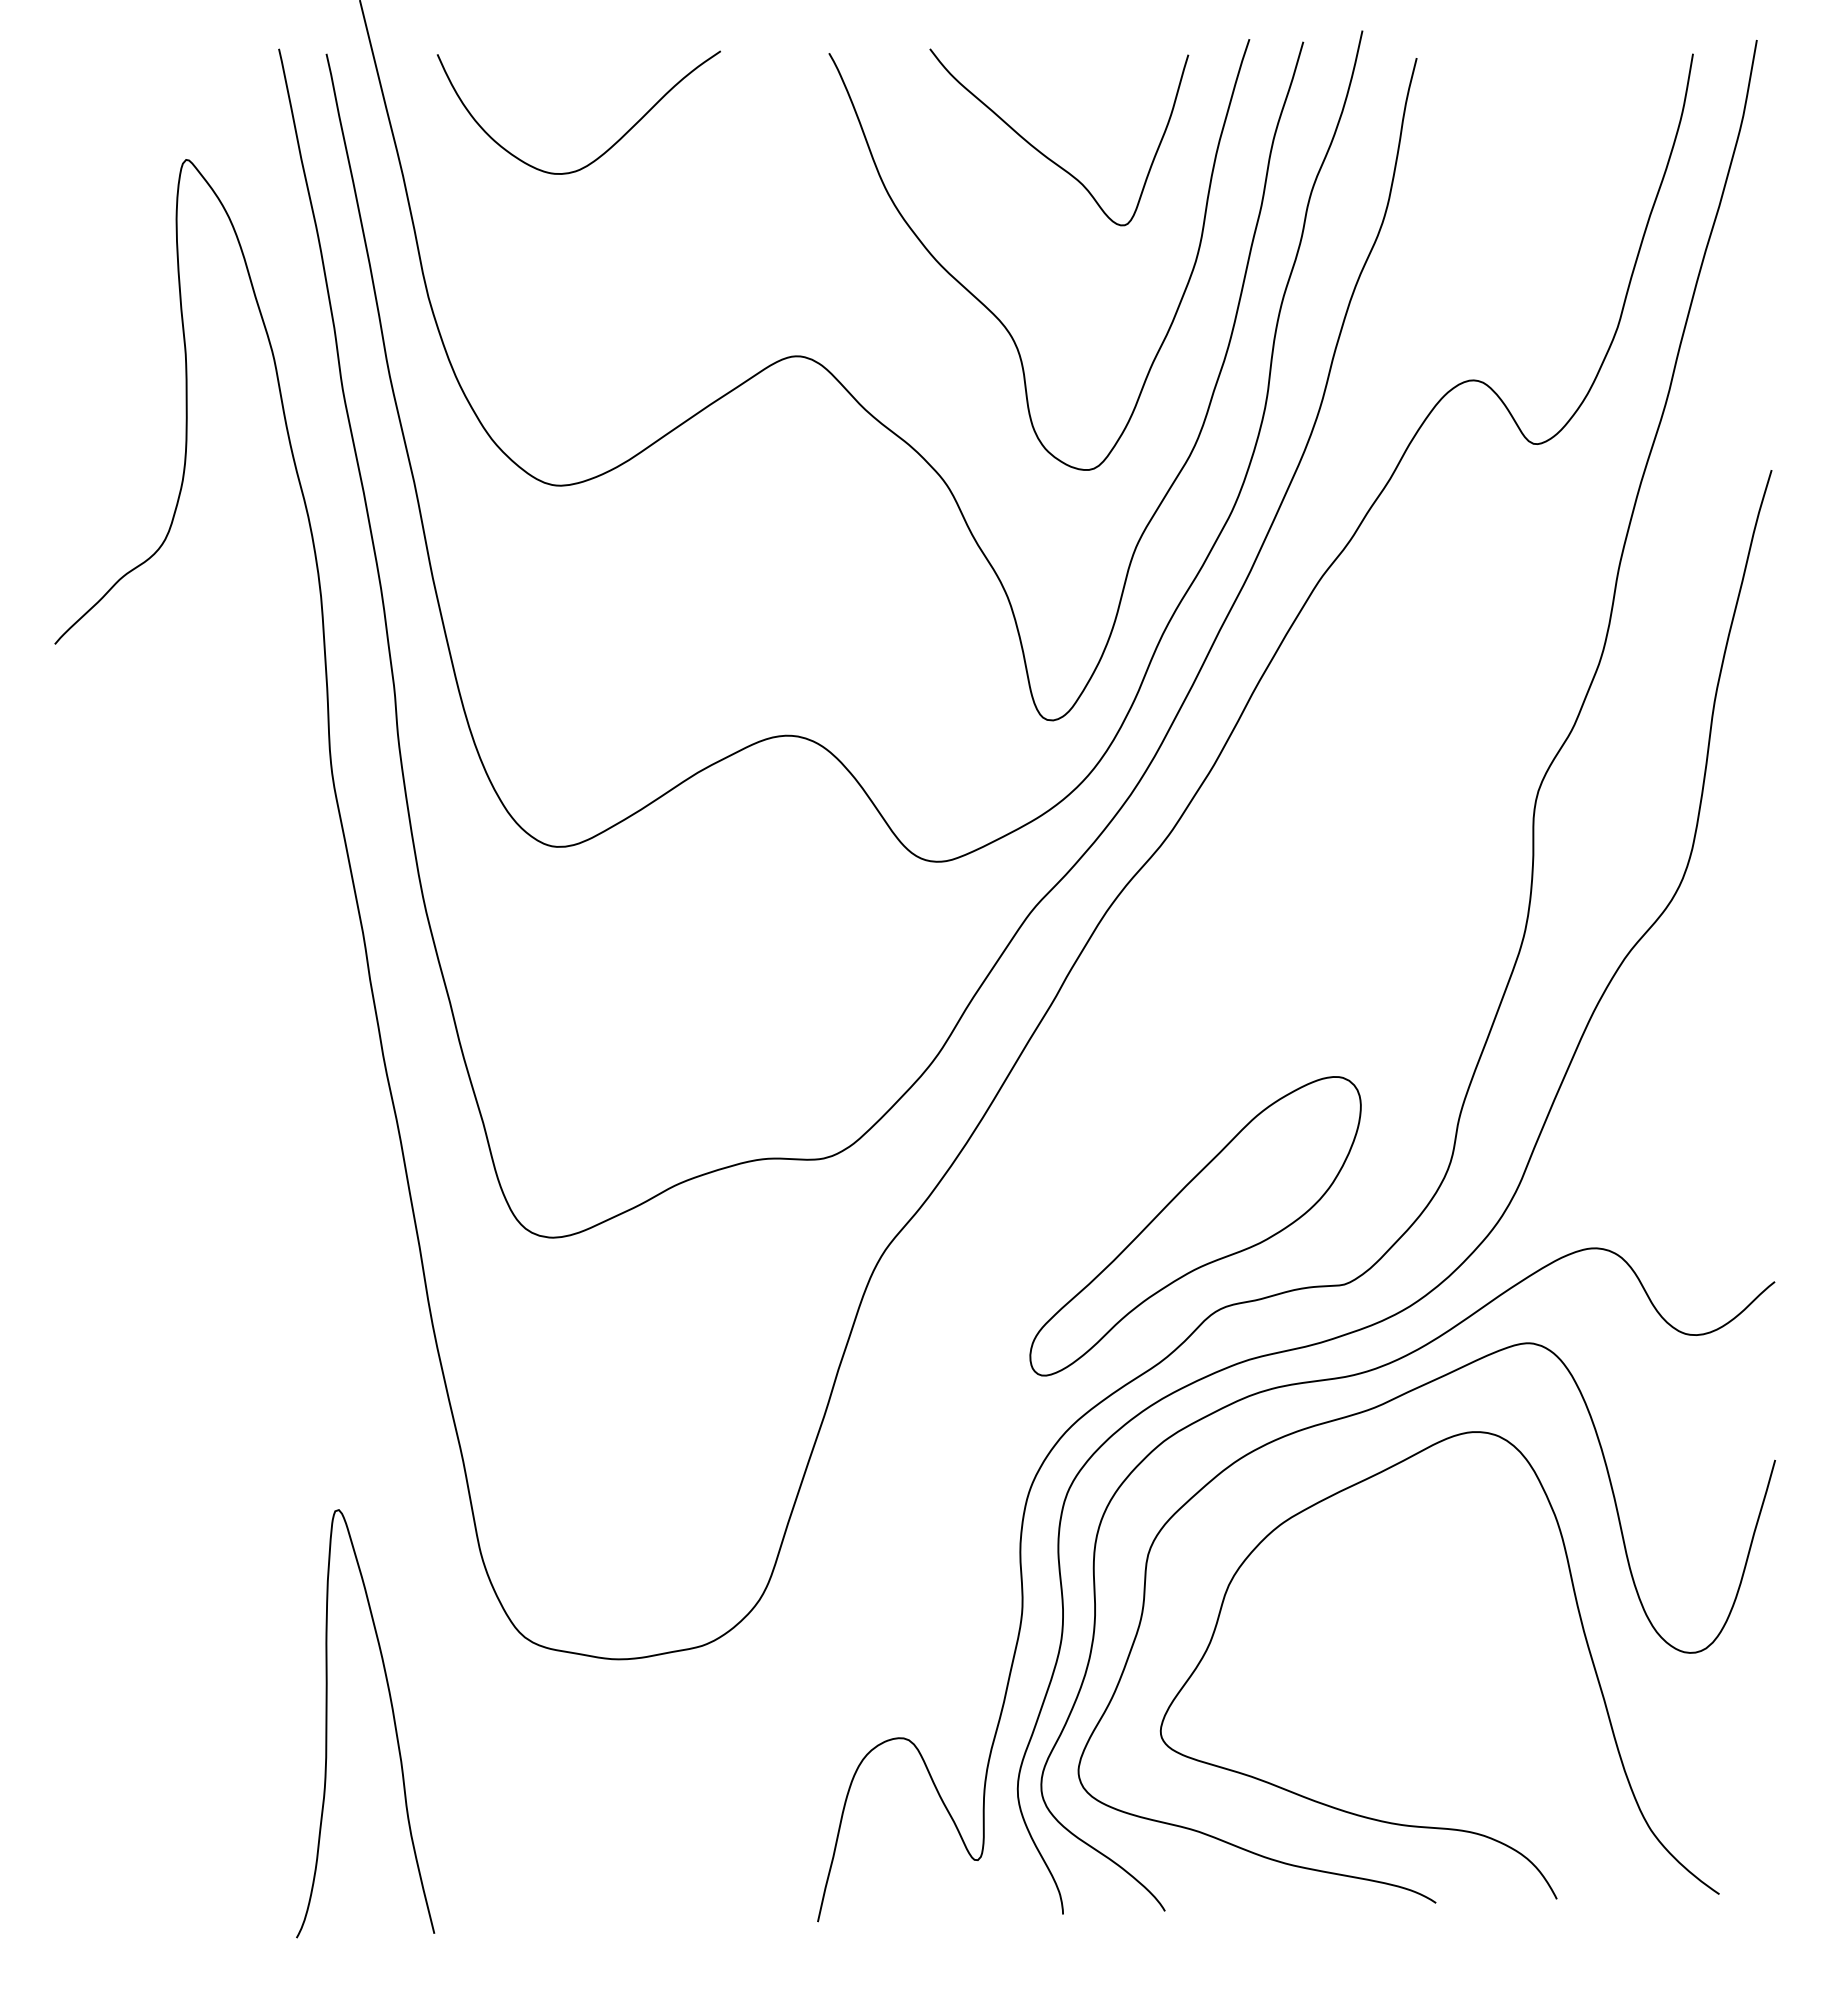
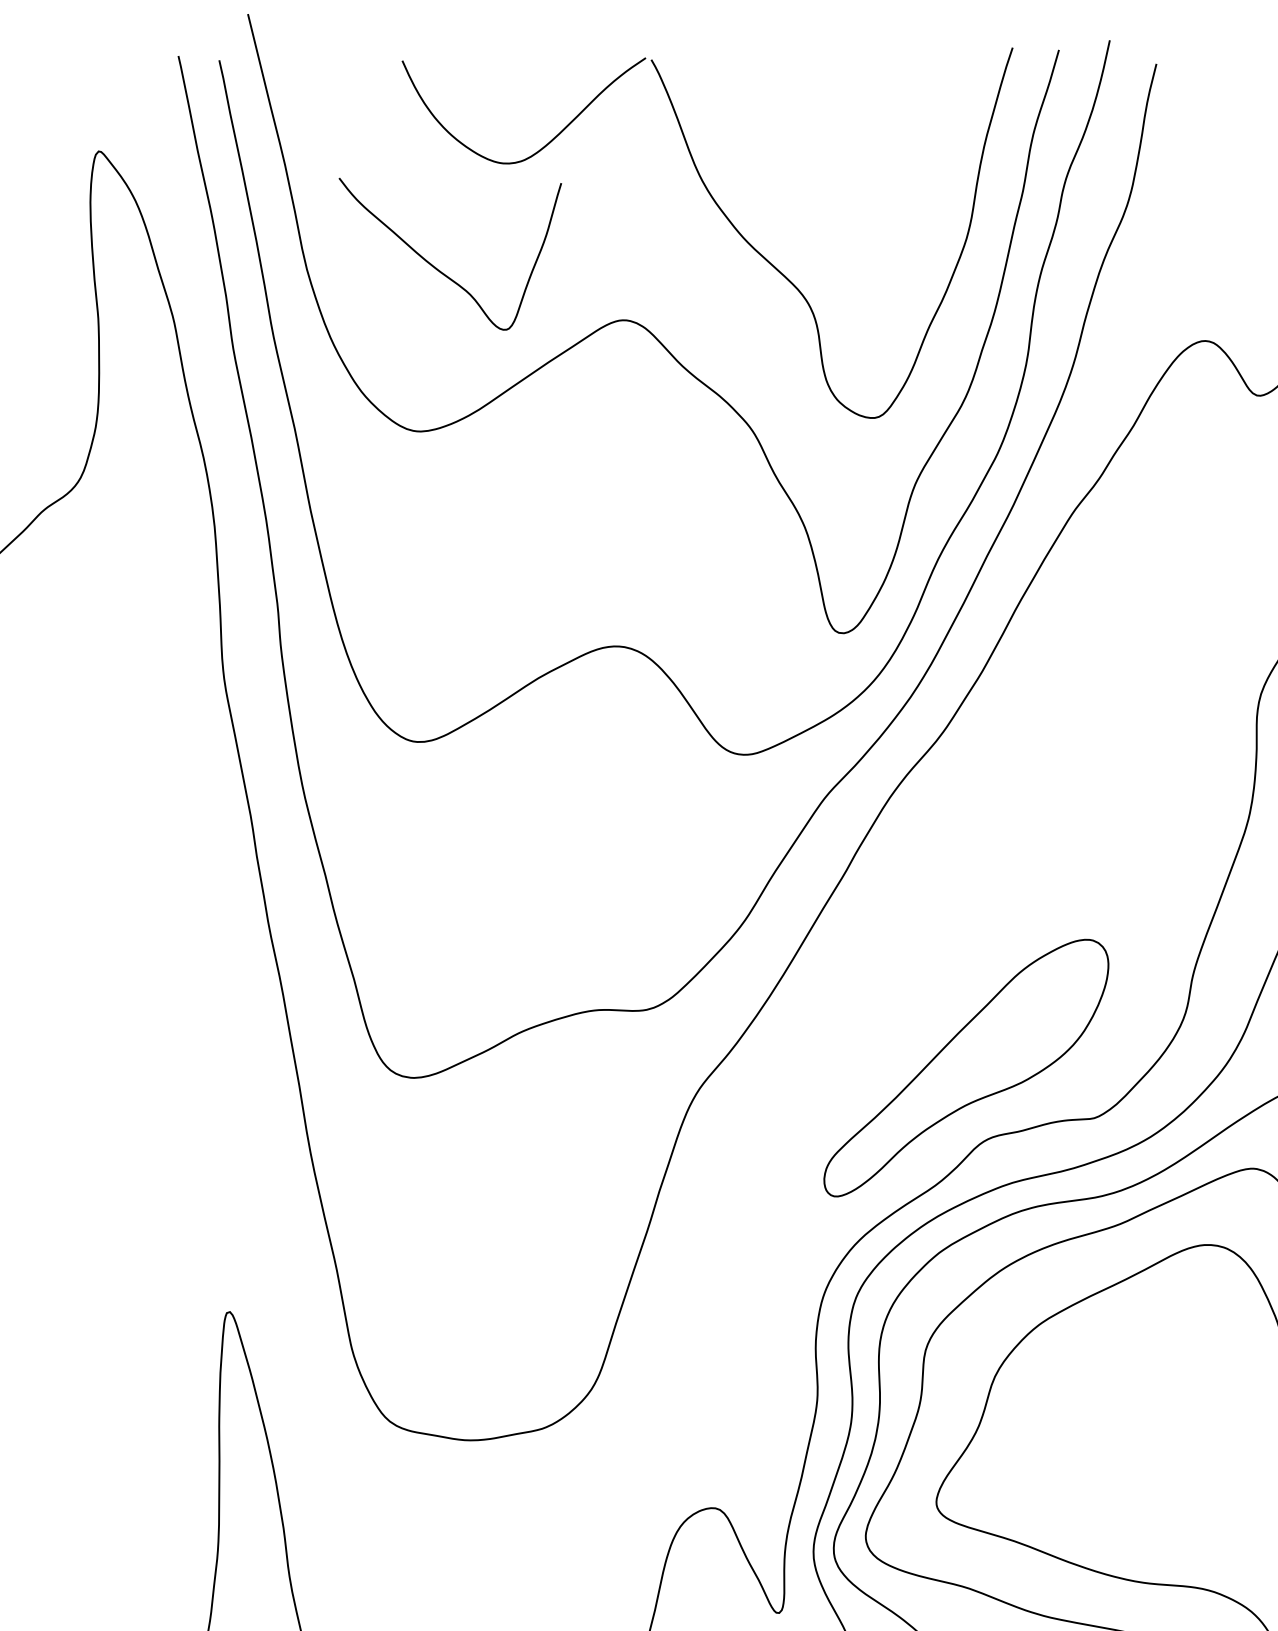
curve: (611, 145) -> (551, 139), moved
curve: (1046, 155) -> (439, 269), moved

